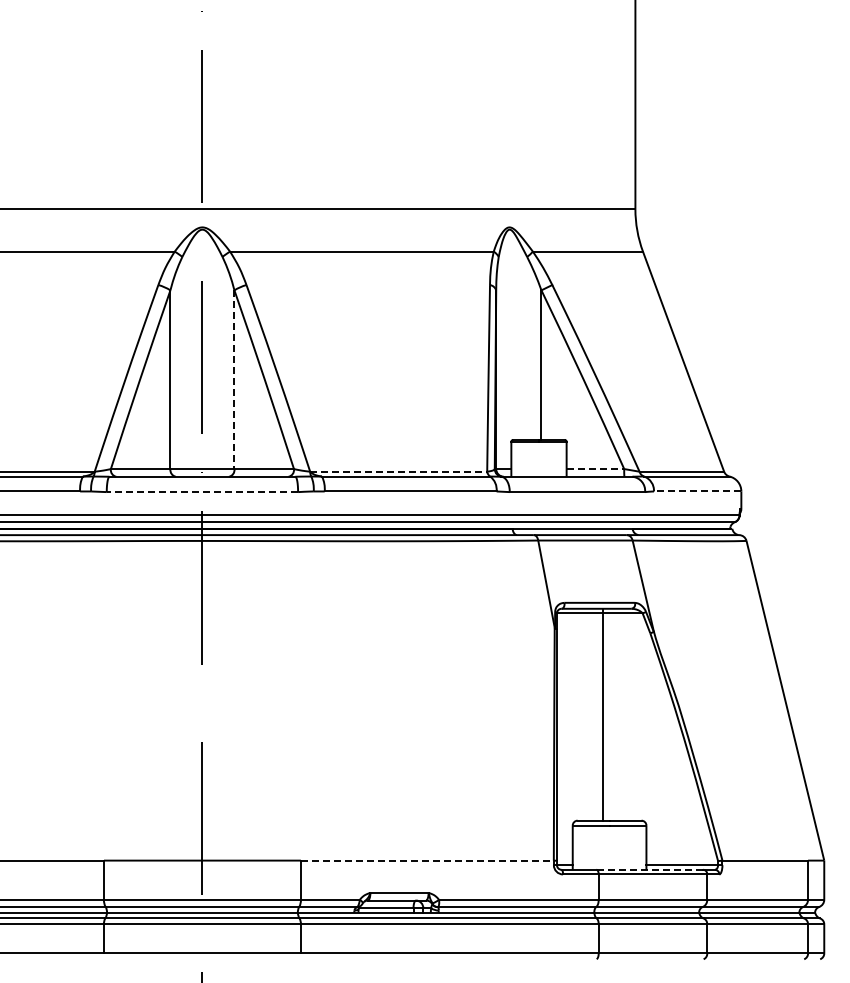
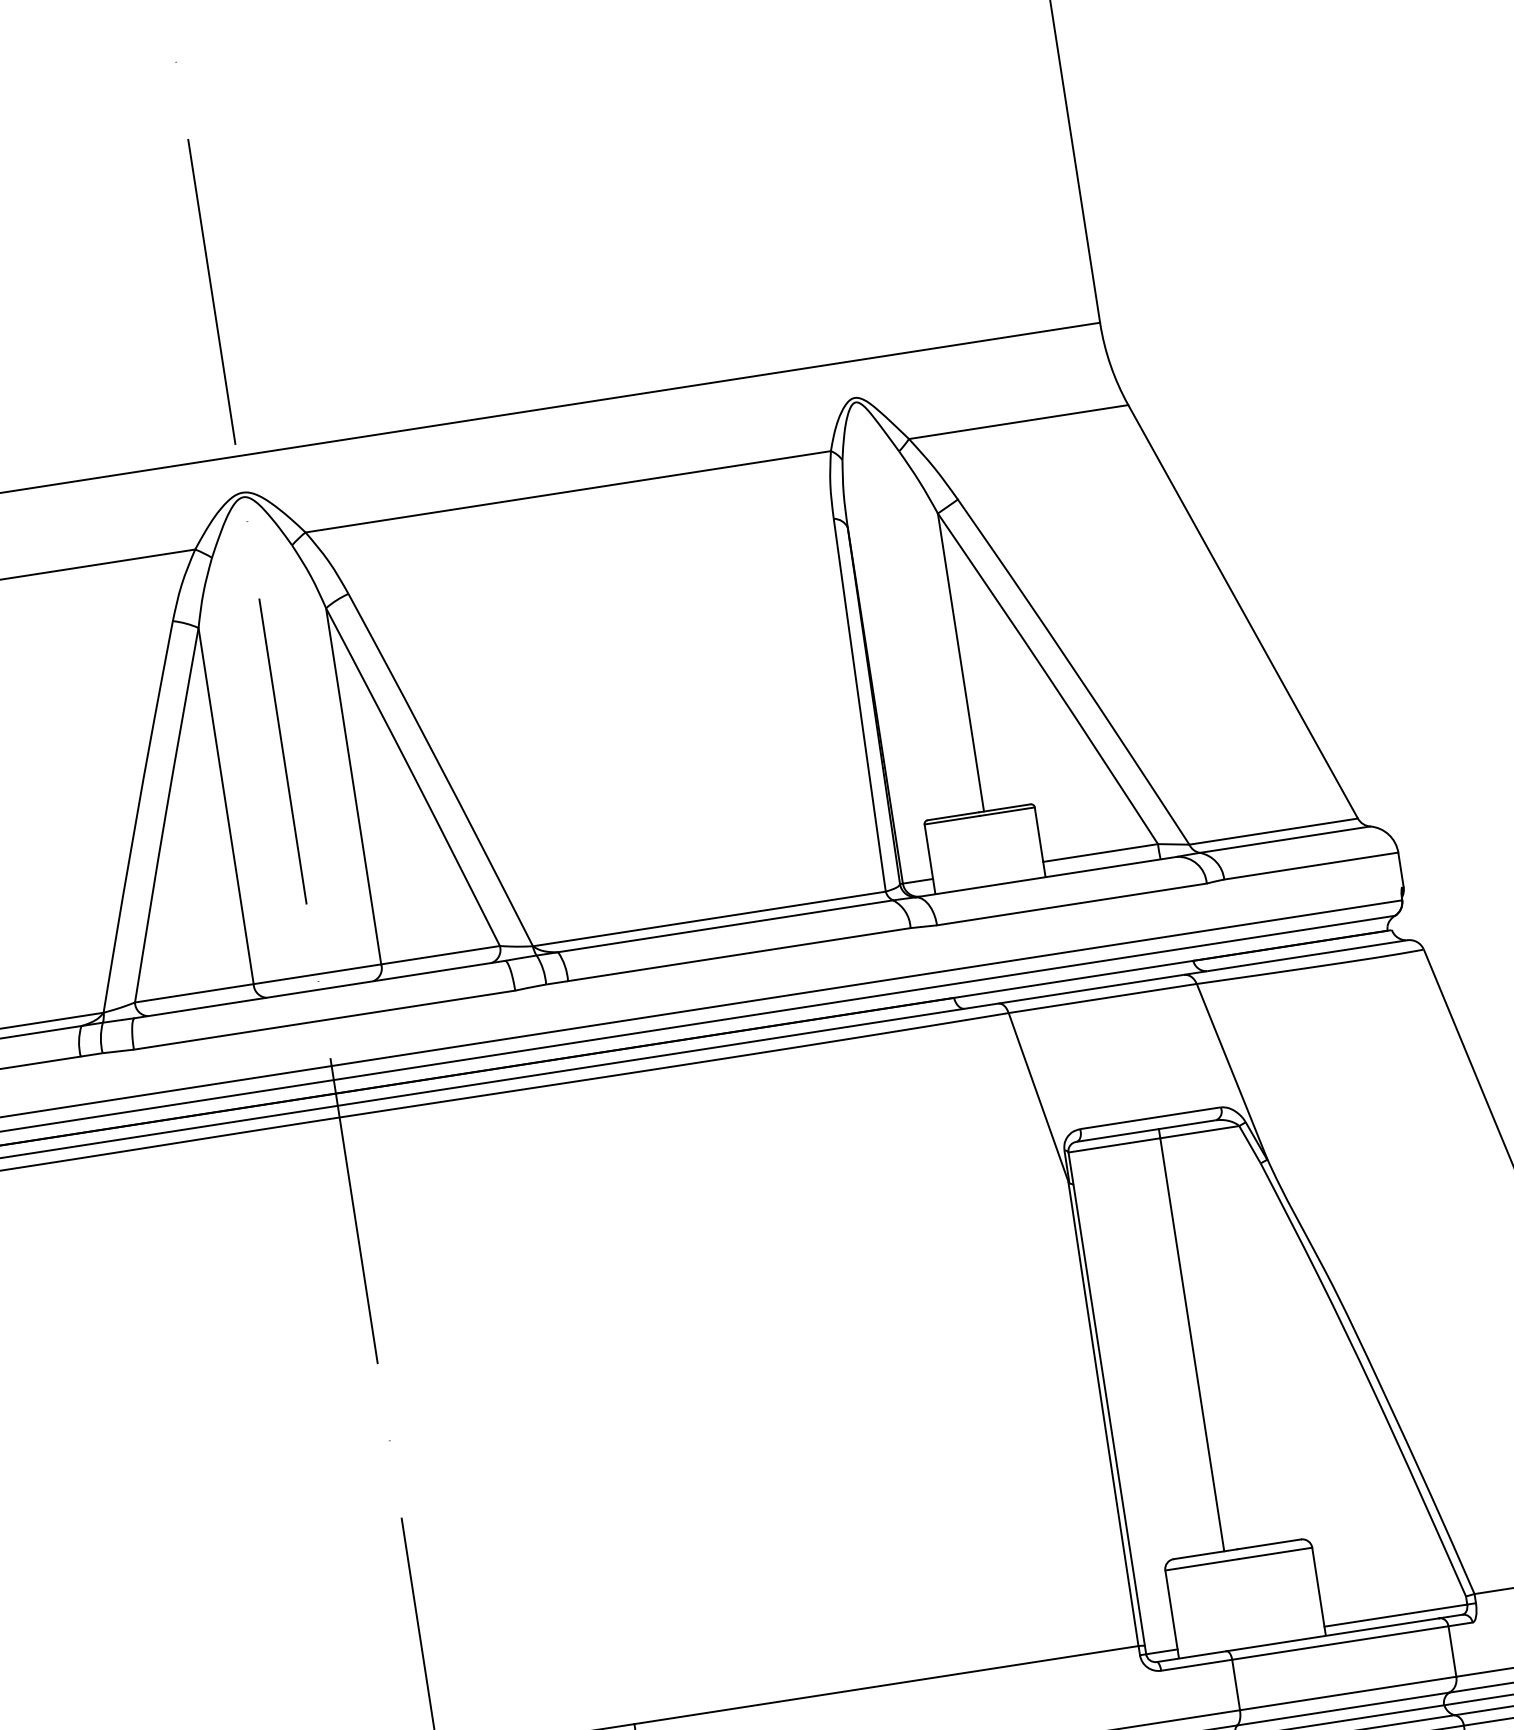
line: (234, 380) -> (354, 787), dashed -> solid
line: (595, 469) -> (1100, 853), dashed -> solid
line: (398, 471) -> (708, 918), dashed -> solid
line: (697, 491) -> (1310, 866), dashed -> solid
line: (202, 492) -> (324, 1020), dashed -> solid
line: (427, 860) -> (886, 1684), dashed -> solid
line: (650, 869) -> (1333, 1633), dashed -> solid

